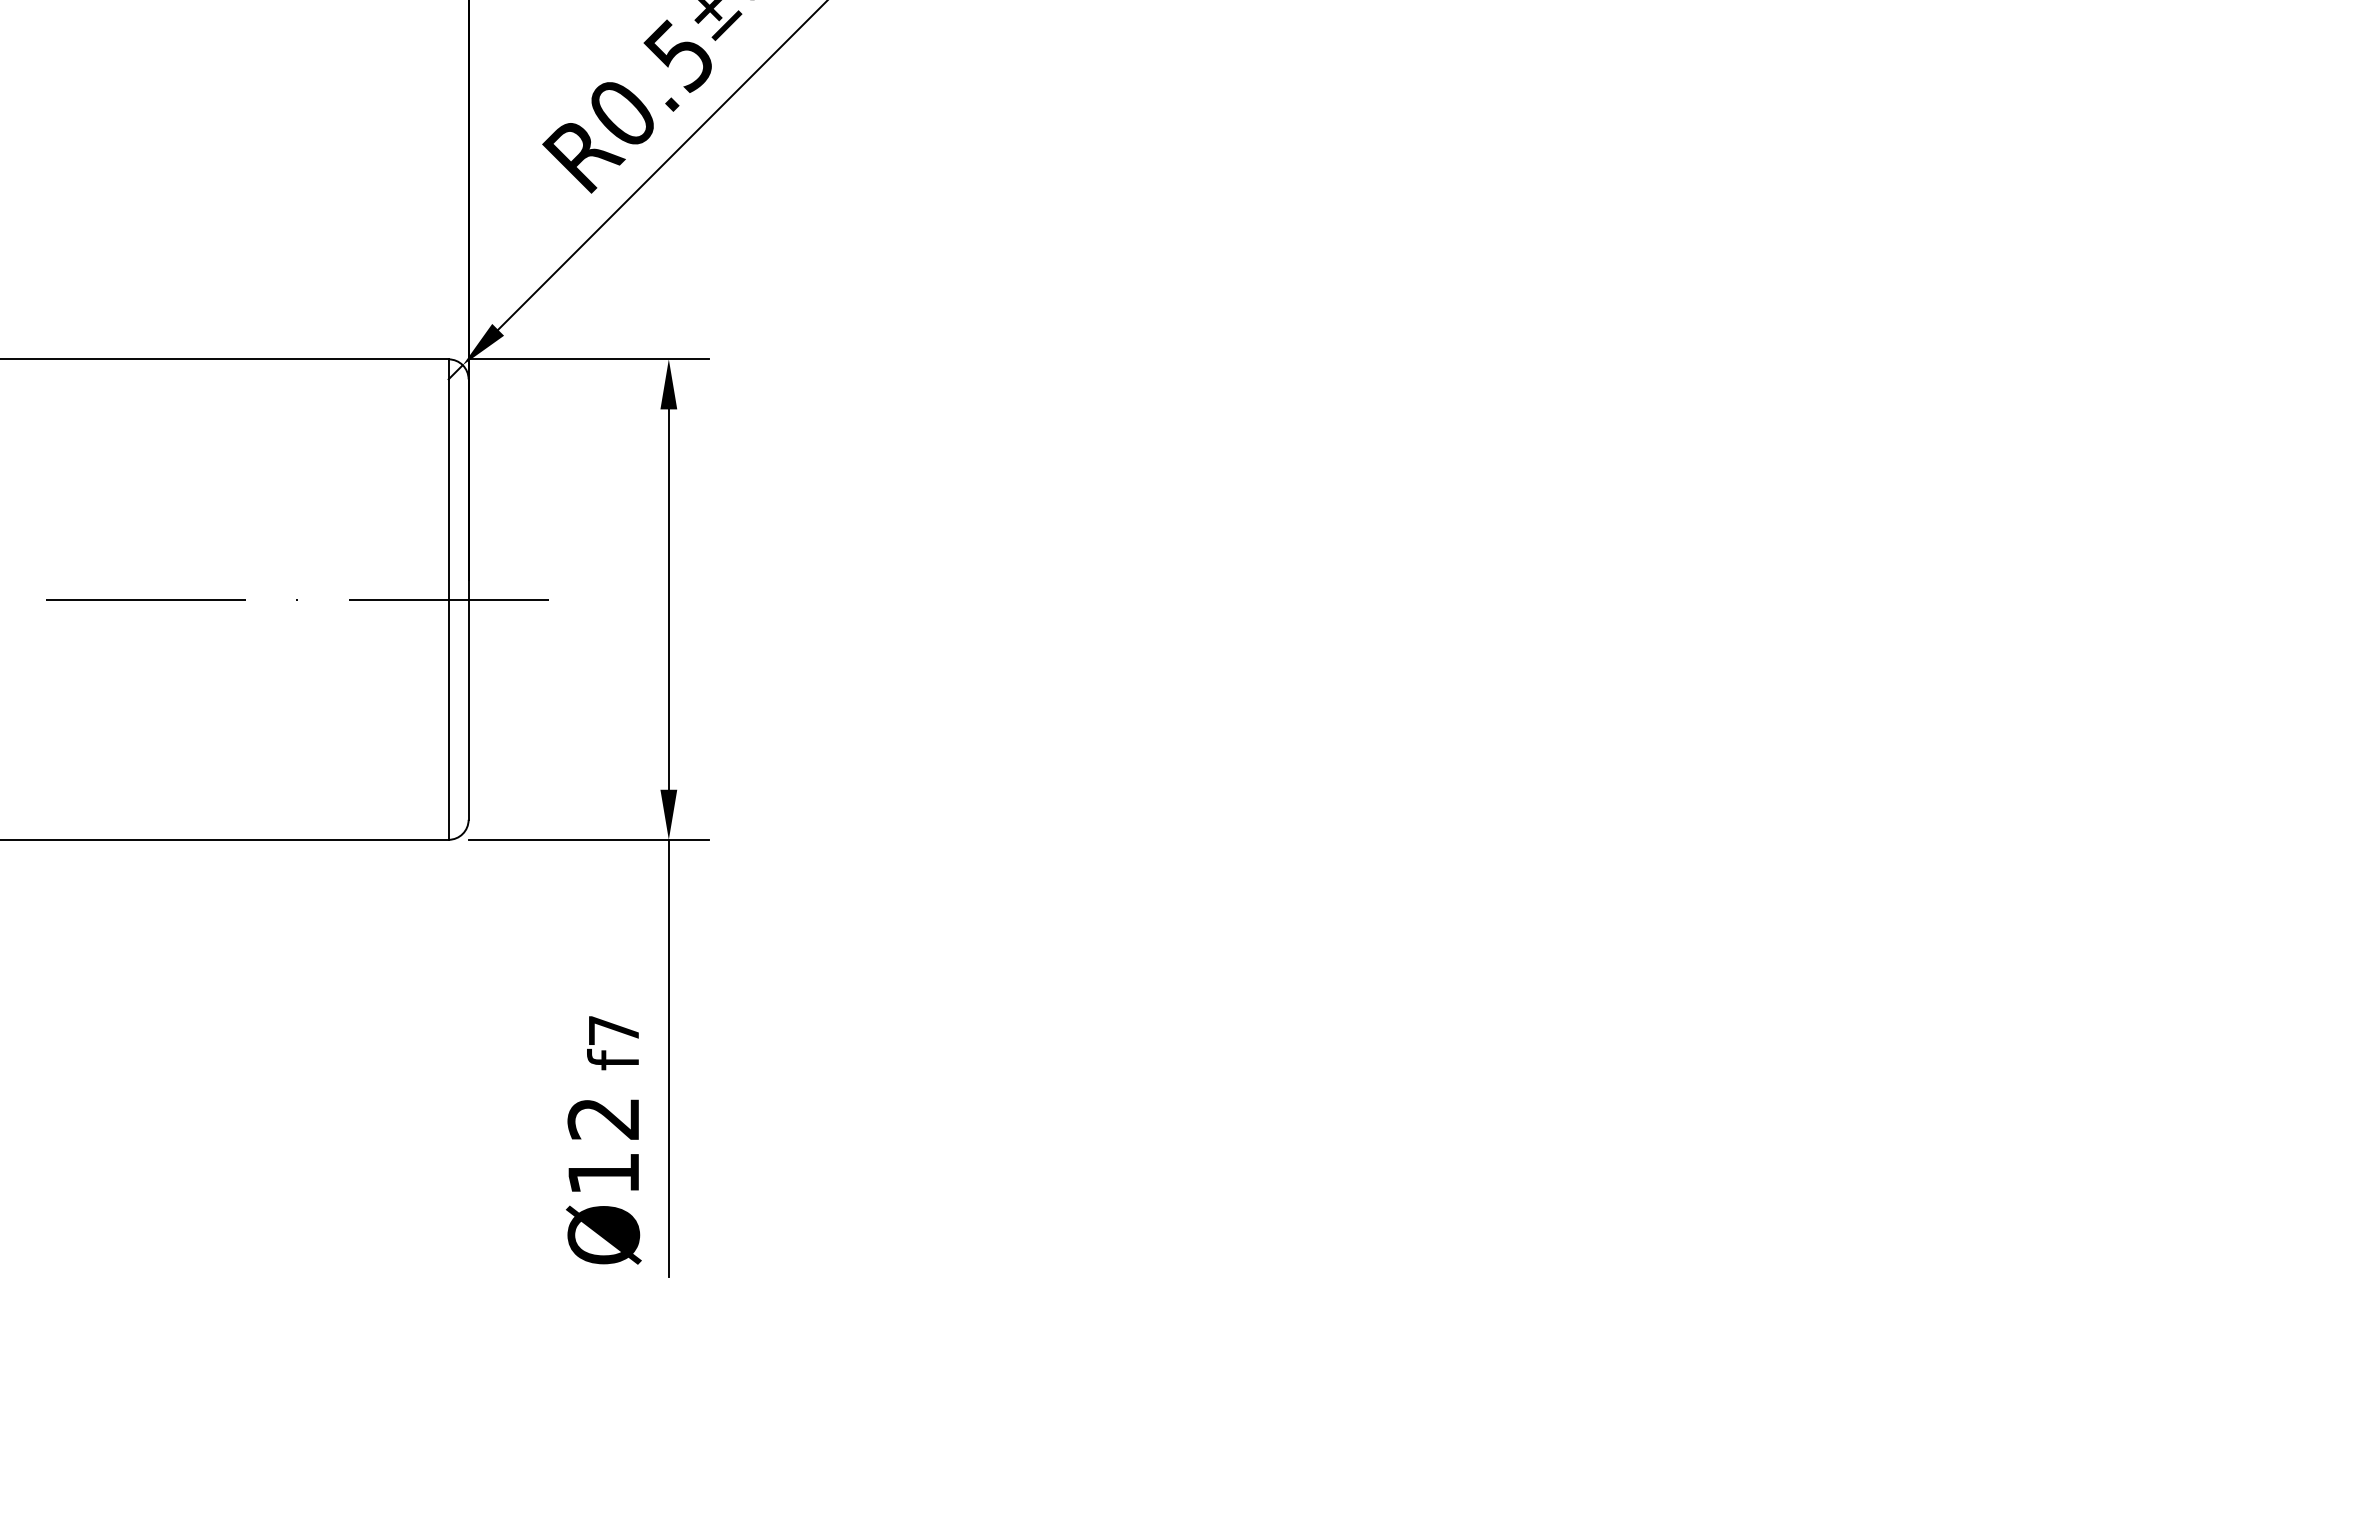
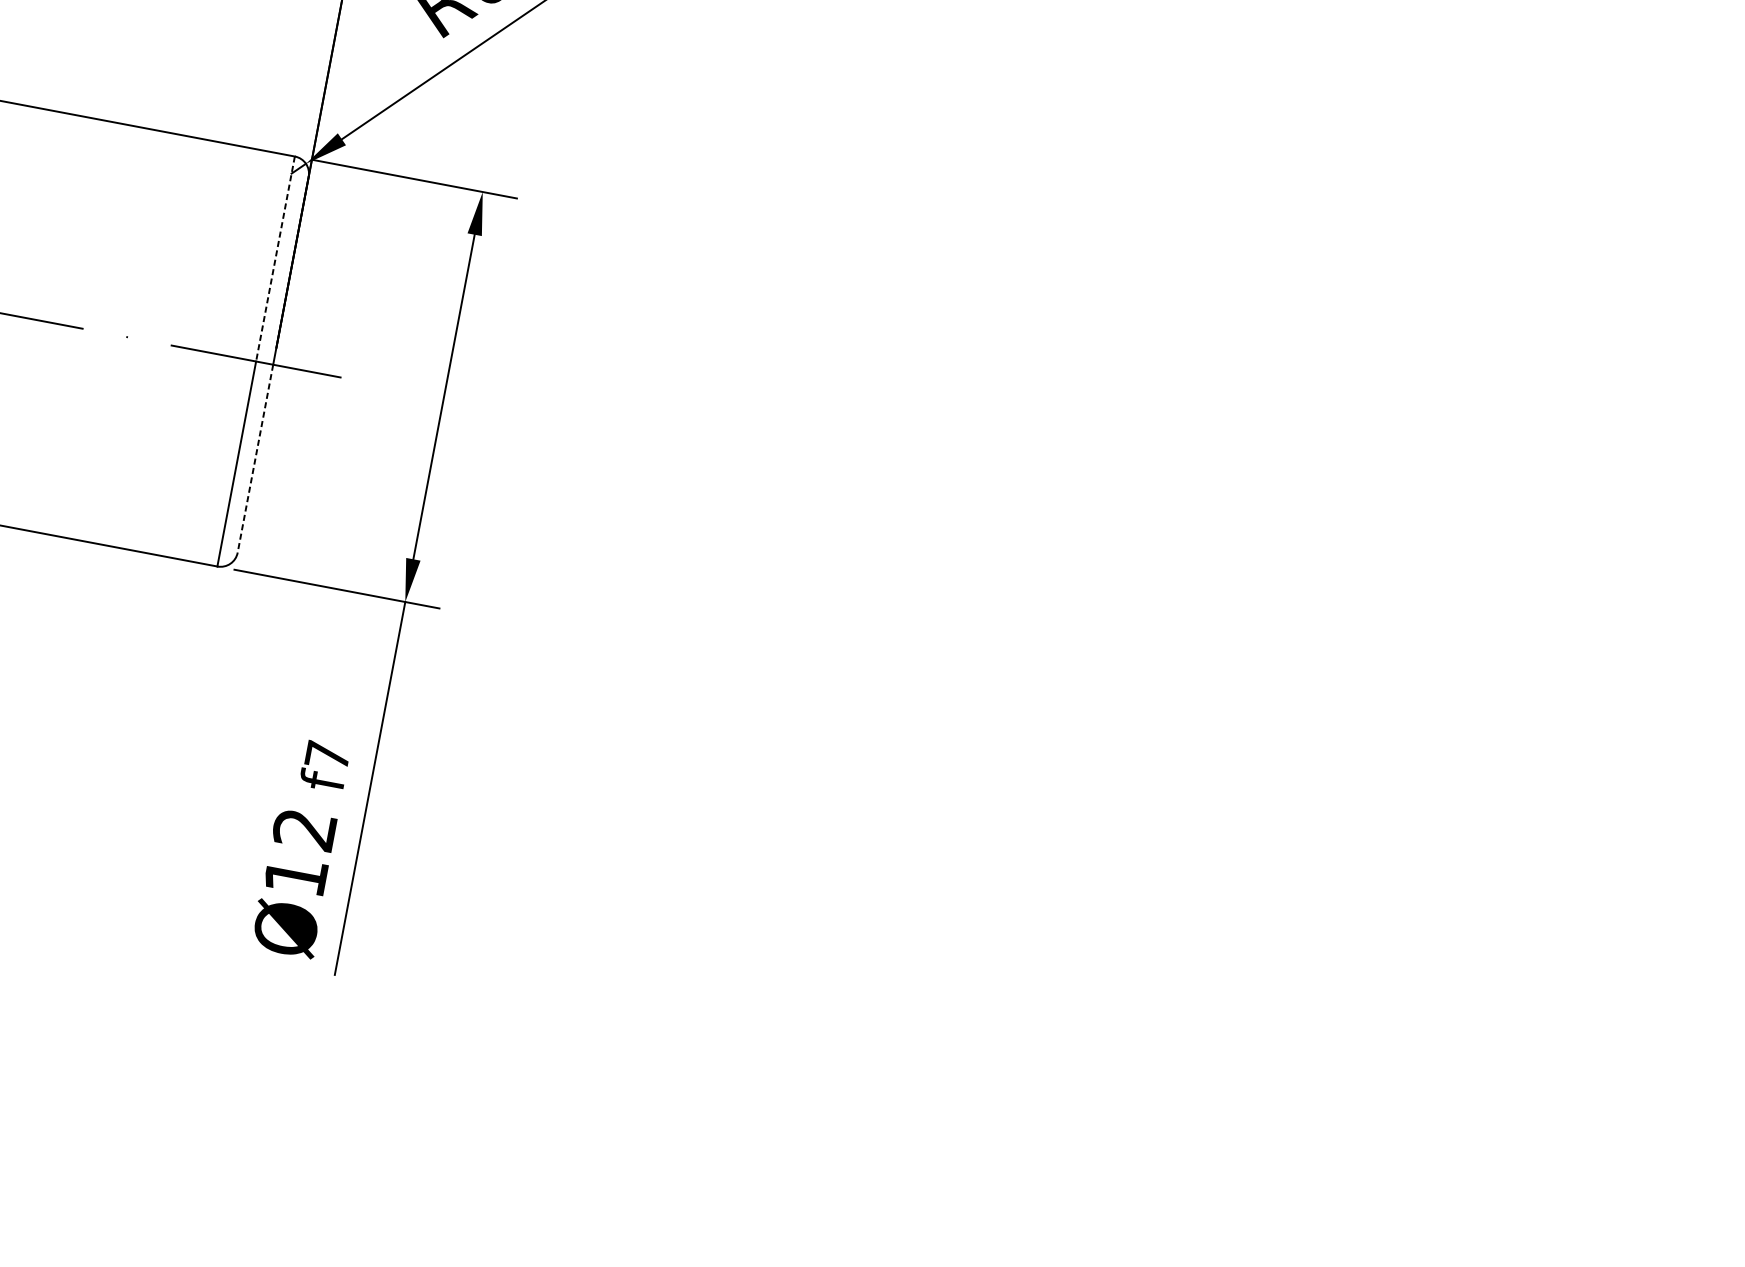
line: (448, 479) -> (275, 259), solid -> dashed
line: (468, 710) -> (255, 459), solid -> dashed

